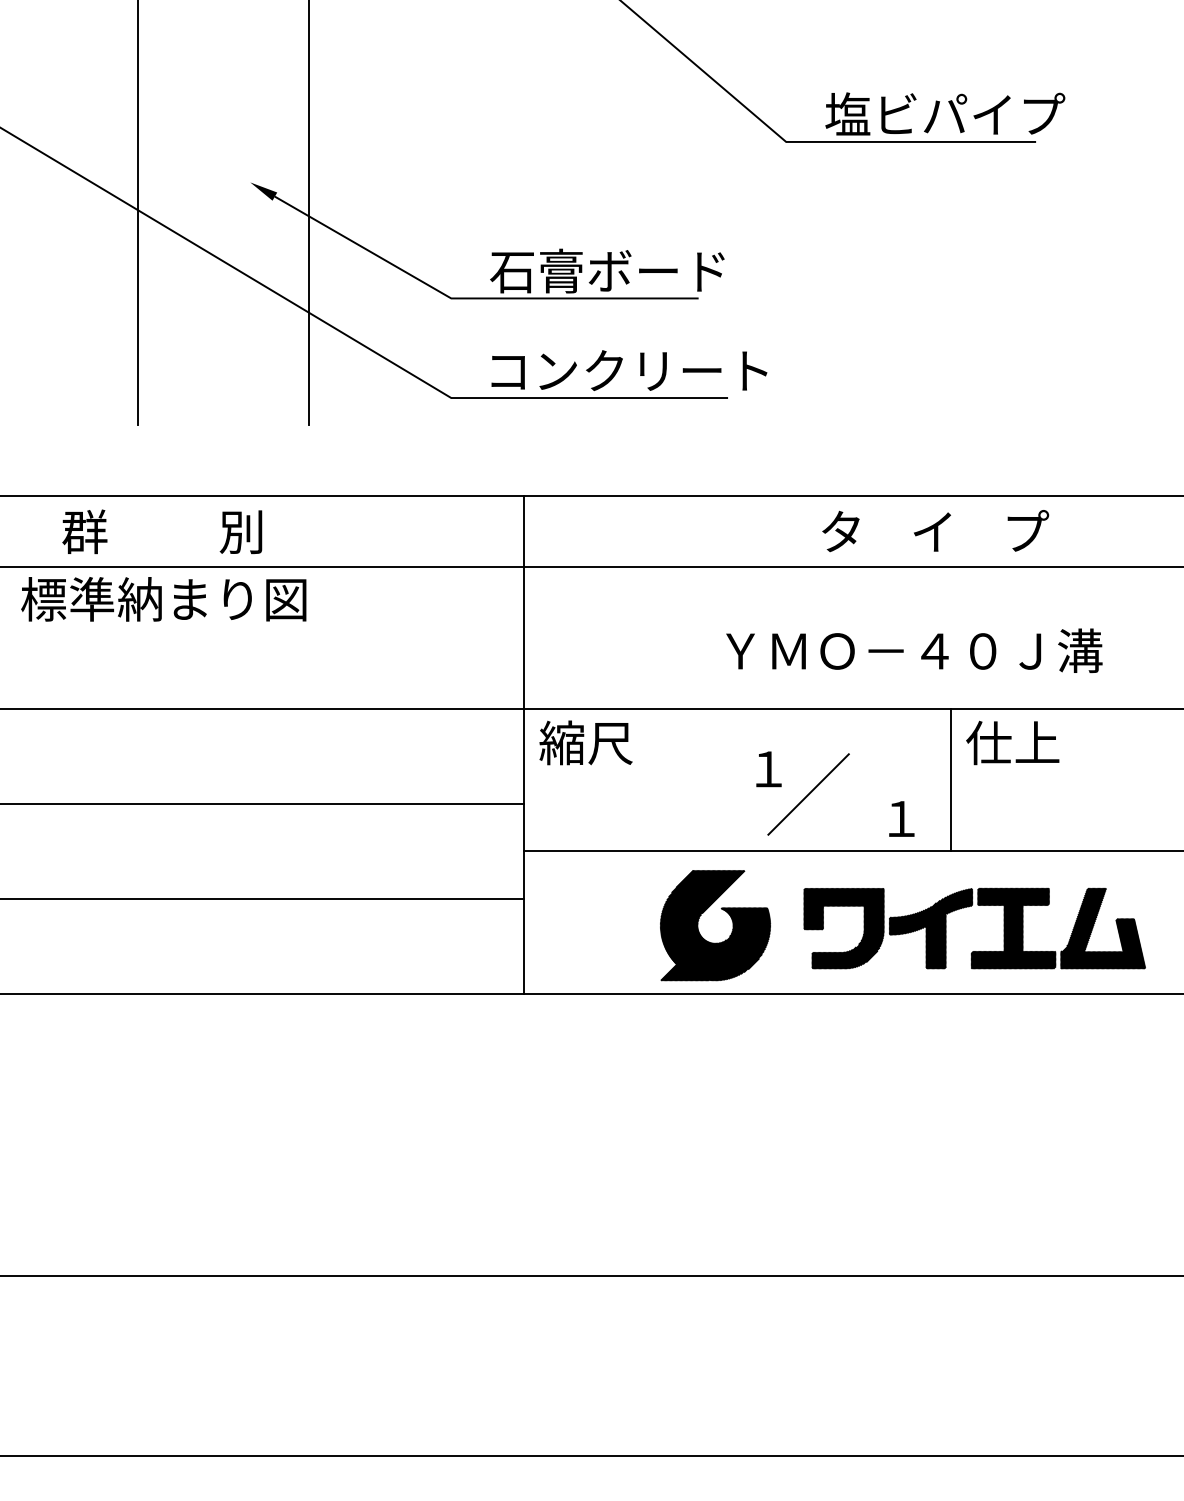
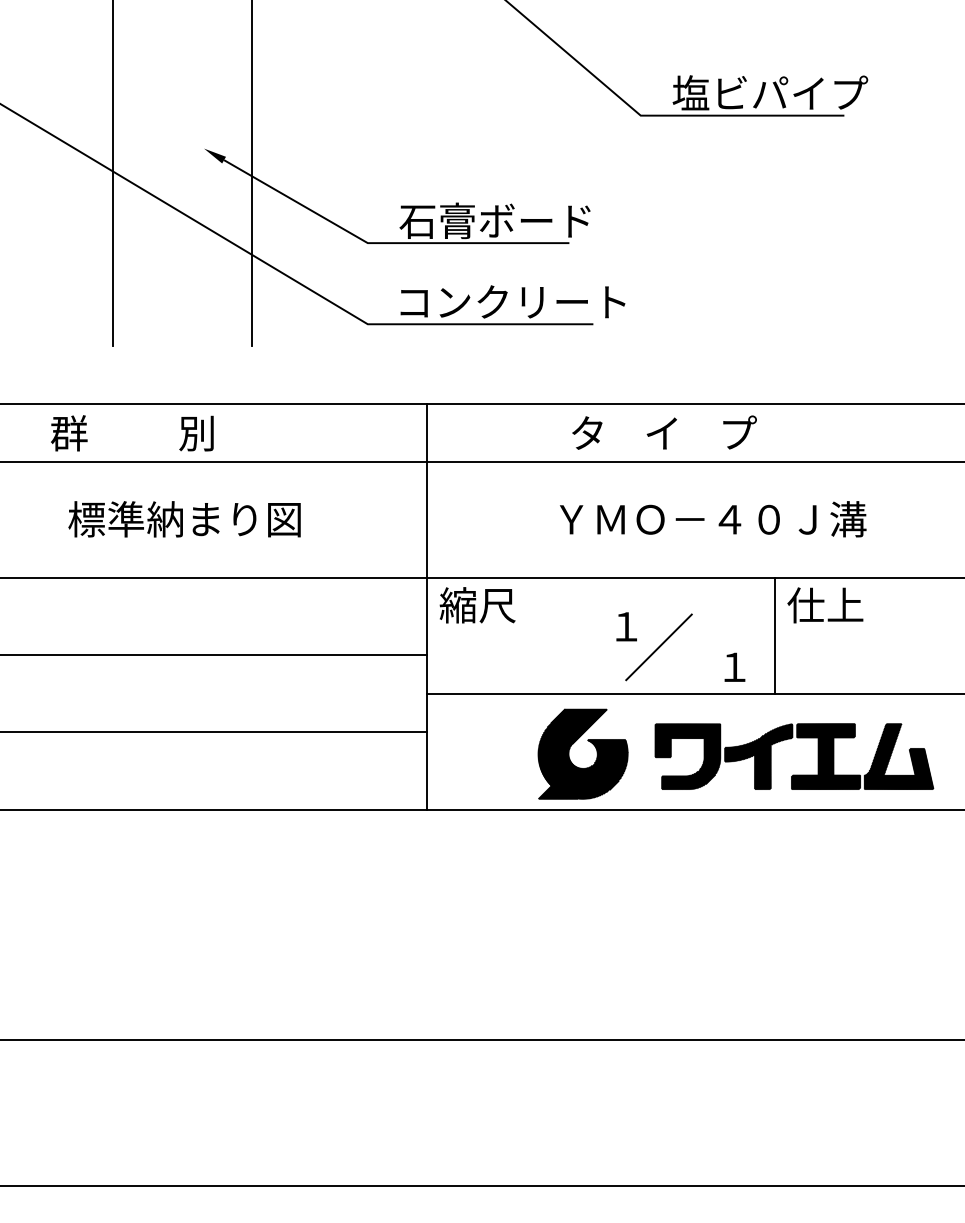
text: (935, 530) -> (664, 432), moved
text: (163, 599) -> (184, 519), moved
text: (914, 651) -> (713, 519), moved

